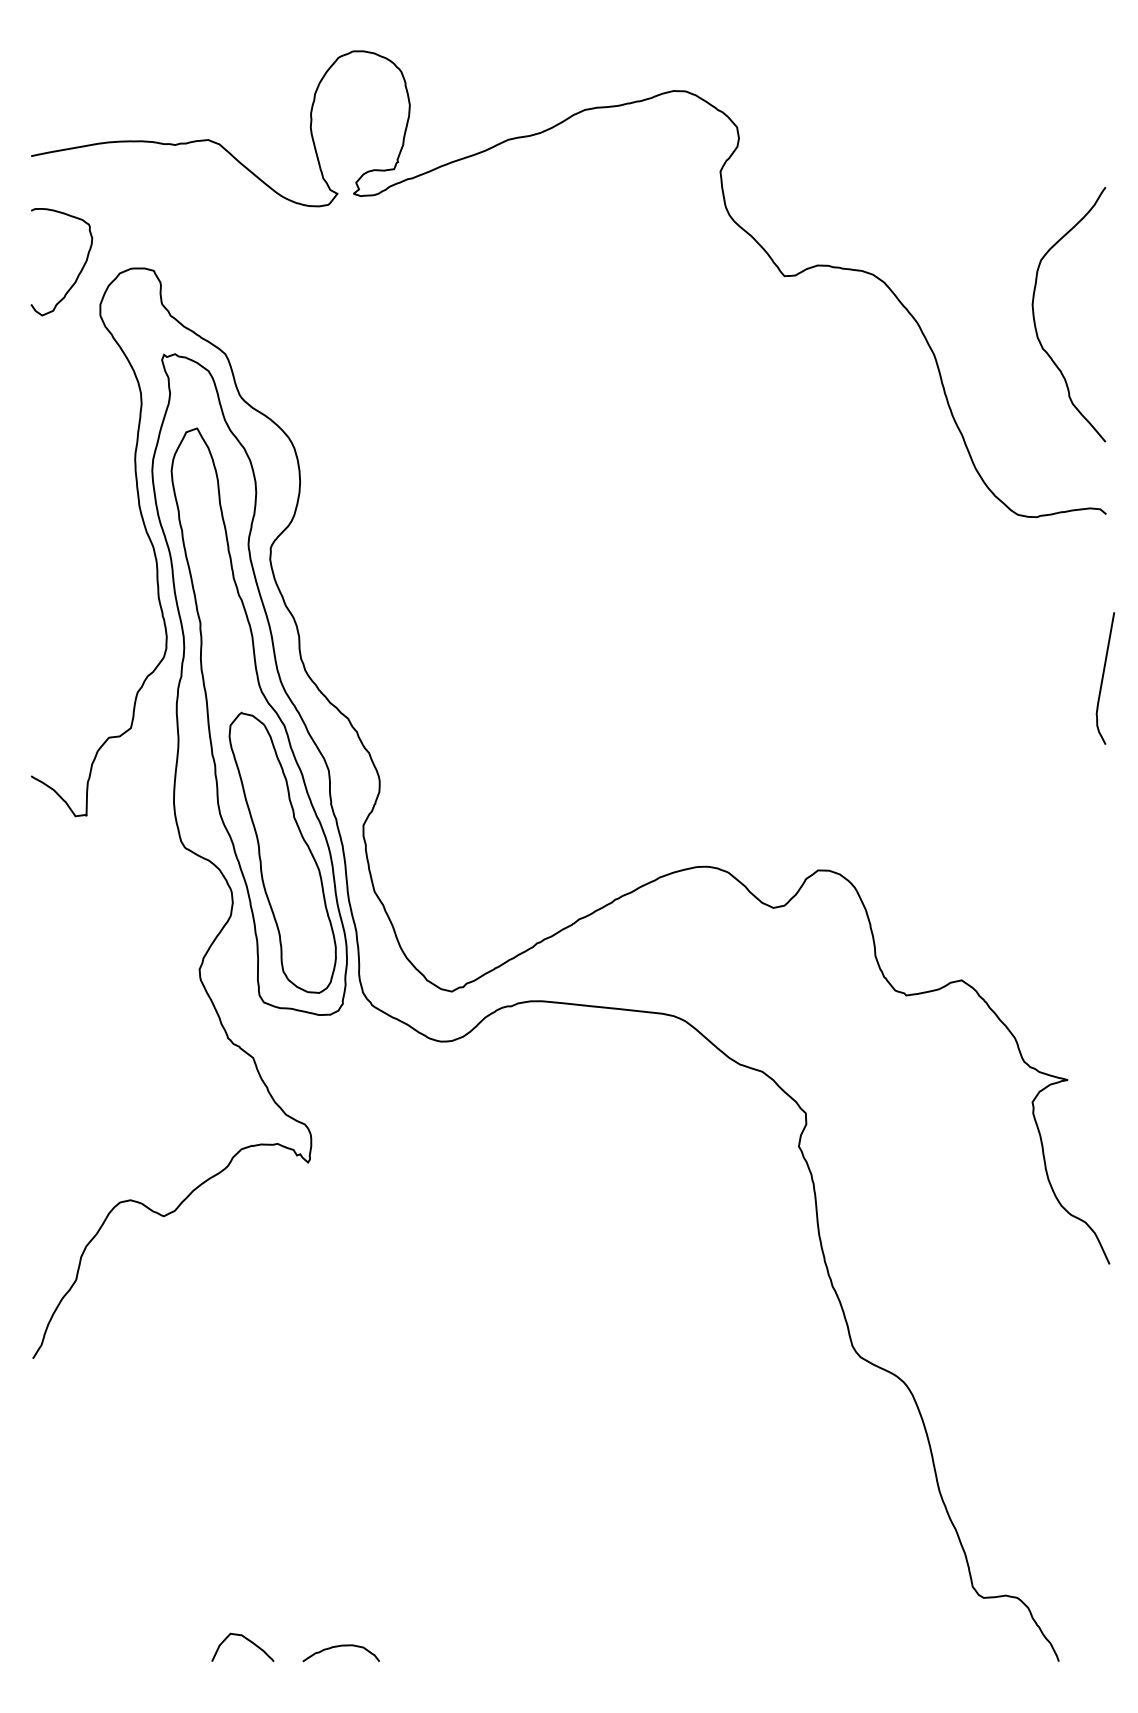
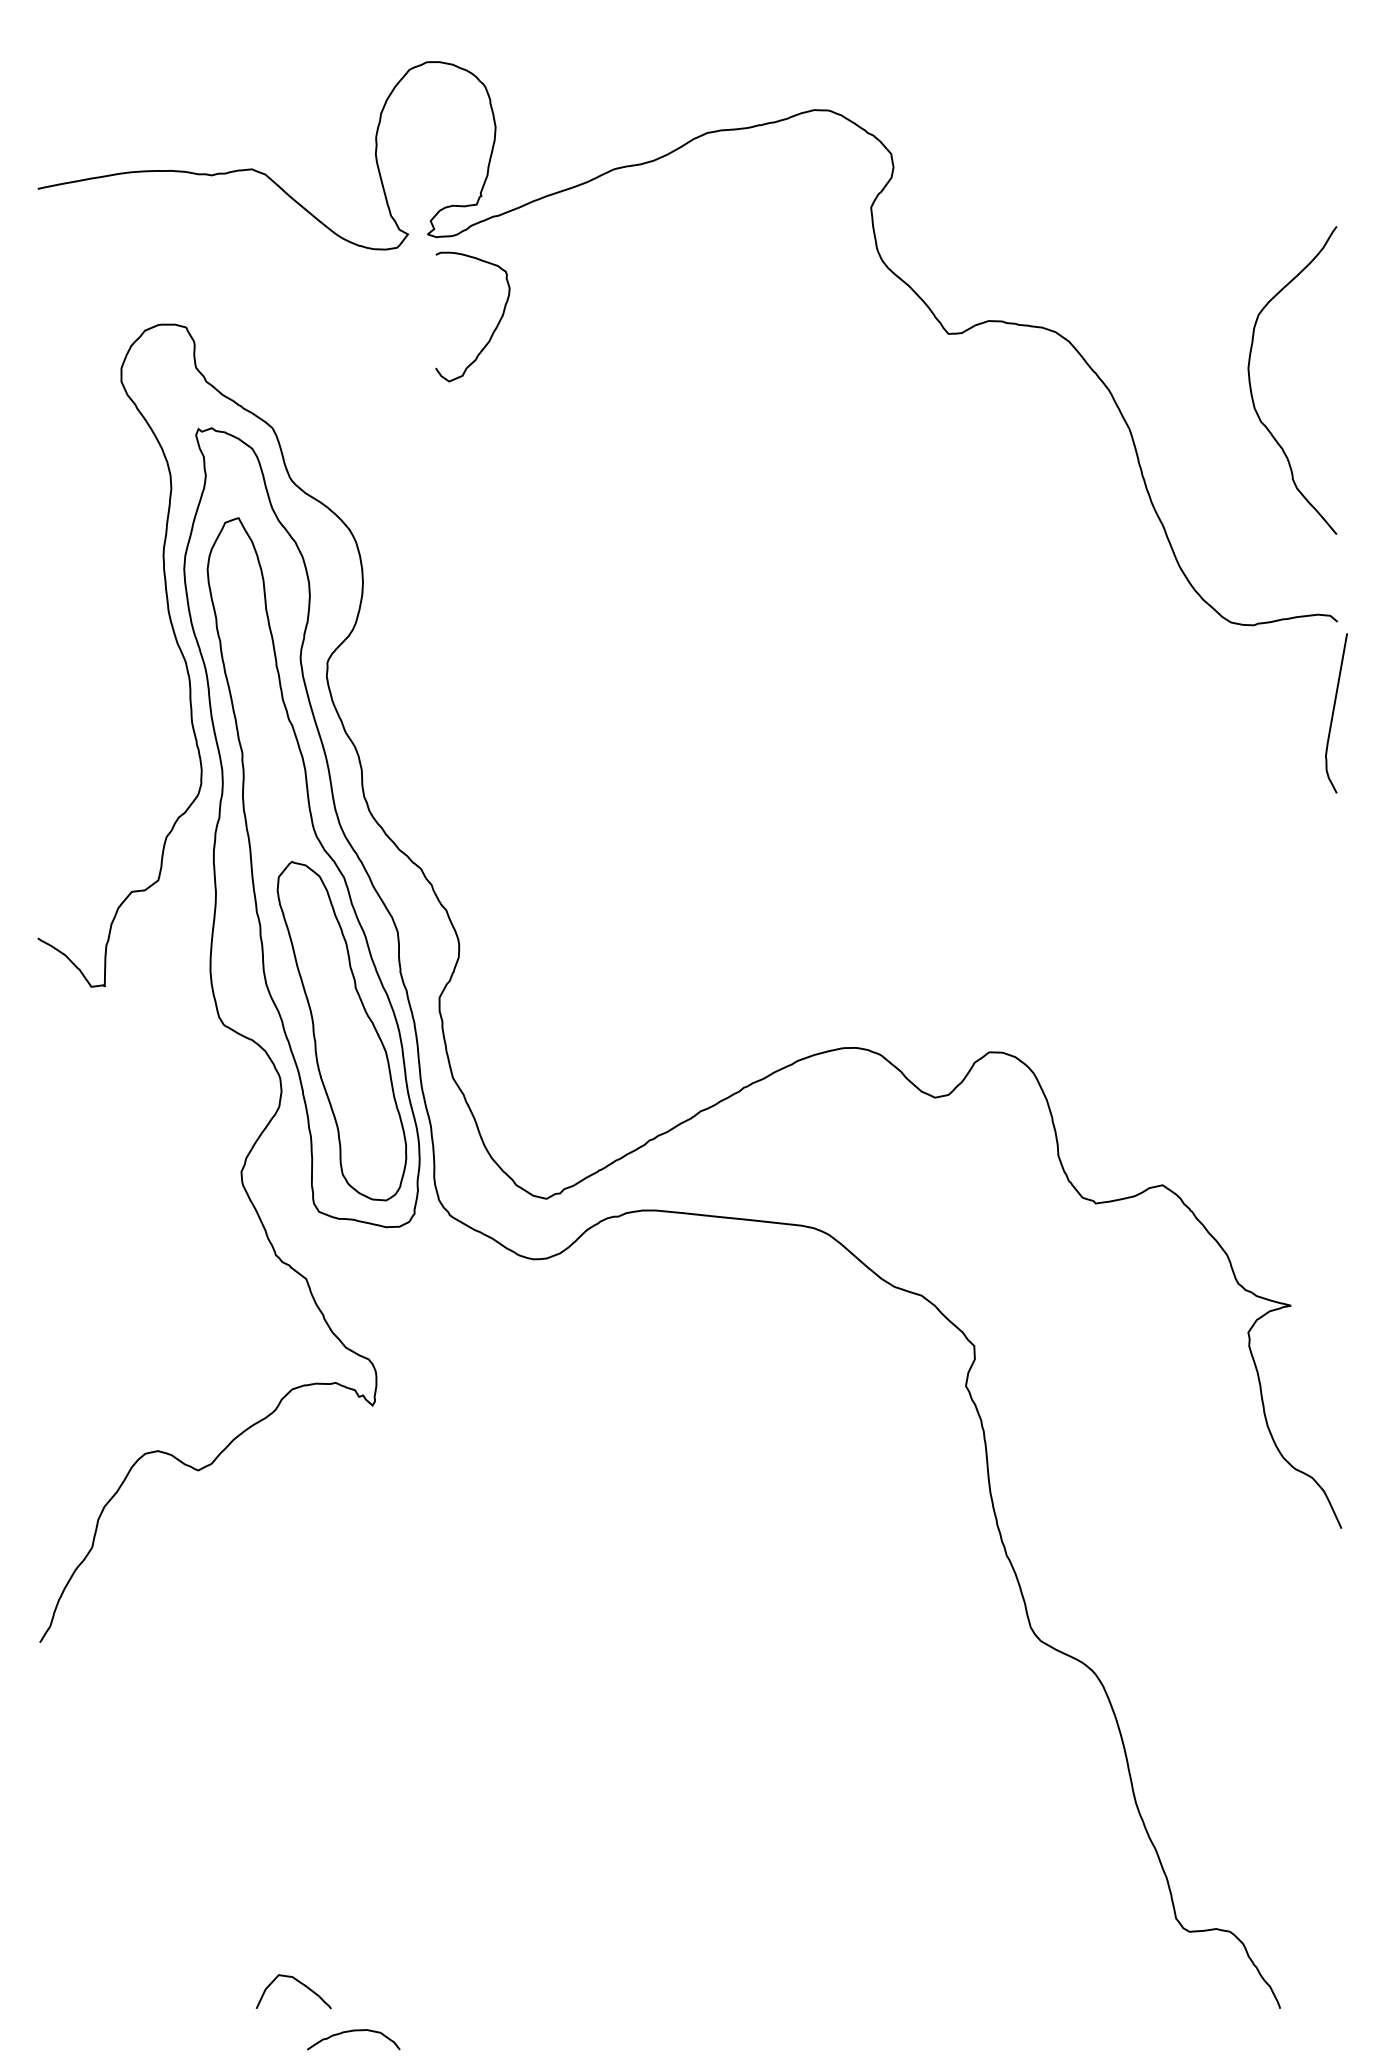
curve: (78, 273) -> (493, 330), moved
curve: (1103, 677) -> (1334, 712), moved
curve: (341, 1646) -> (353, 2031), moved

